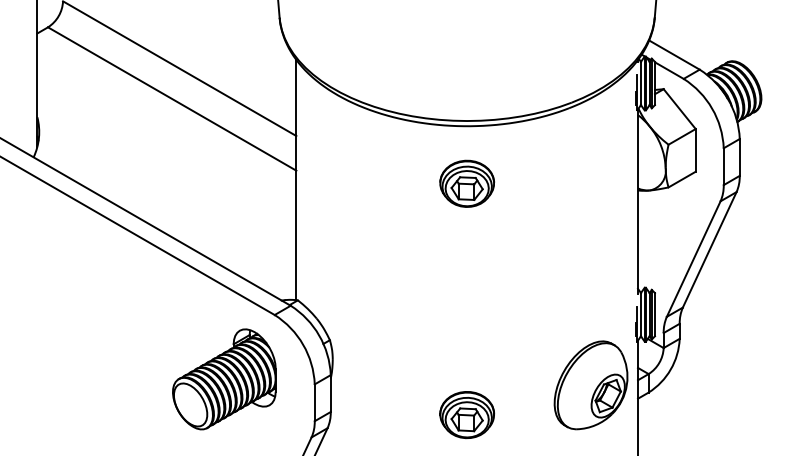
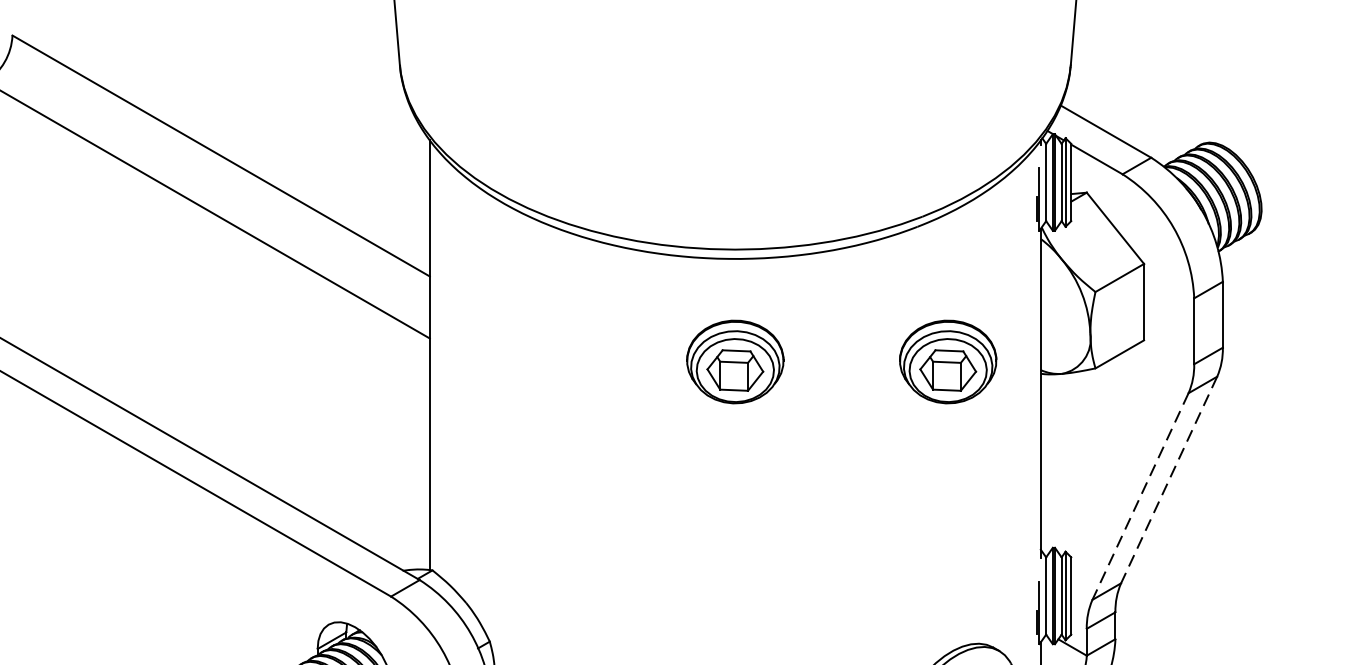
part: (585, 183) -> (946, 361), added
line: (709, 249) -> (1168, 479), solid -> dashed
line: (693, 259) -> (1140, 497), solid -> dashed

